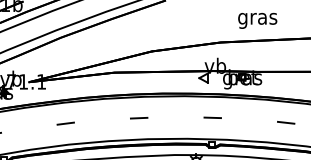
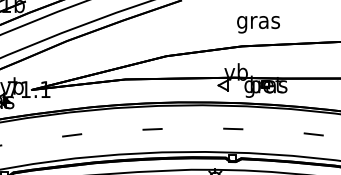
text: (257, 20) -> (258, 24), moved

